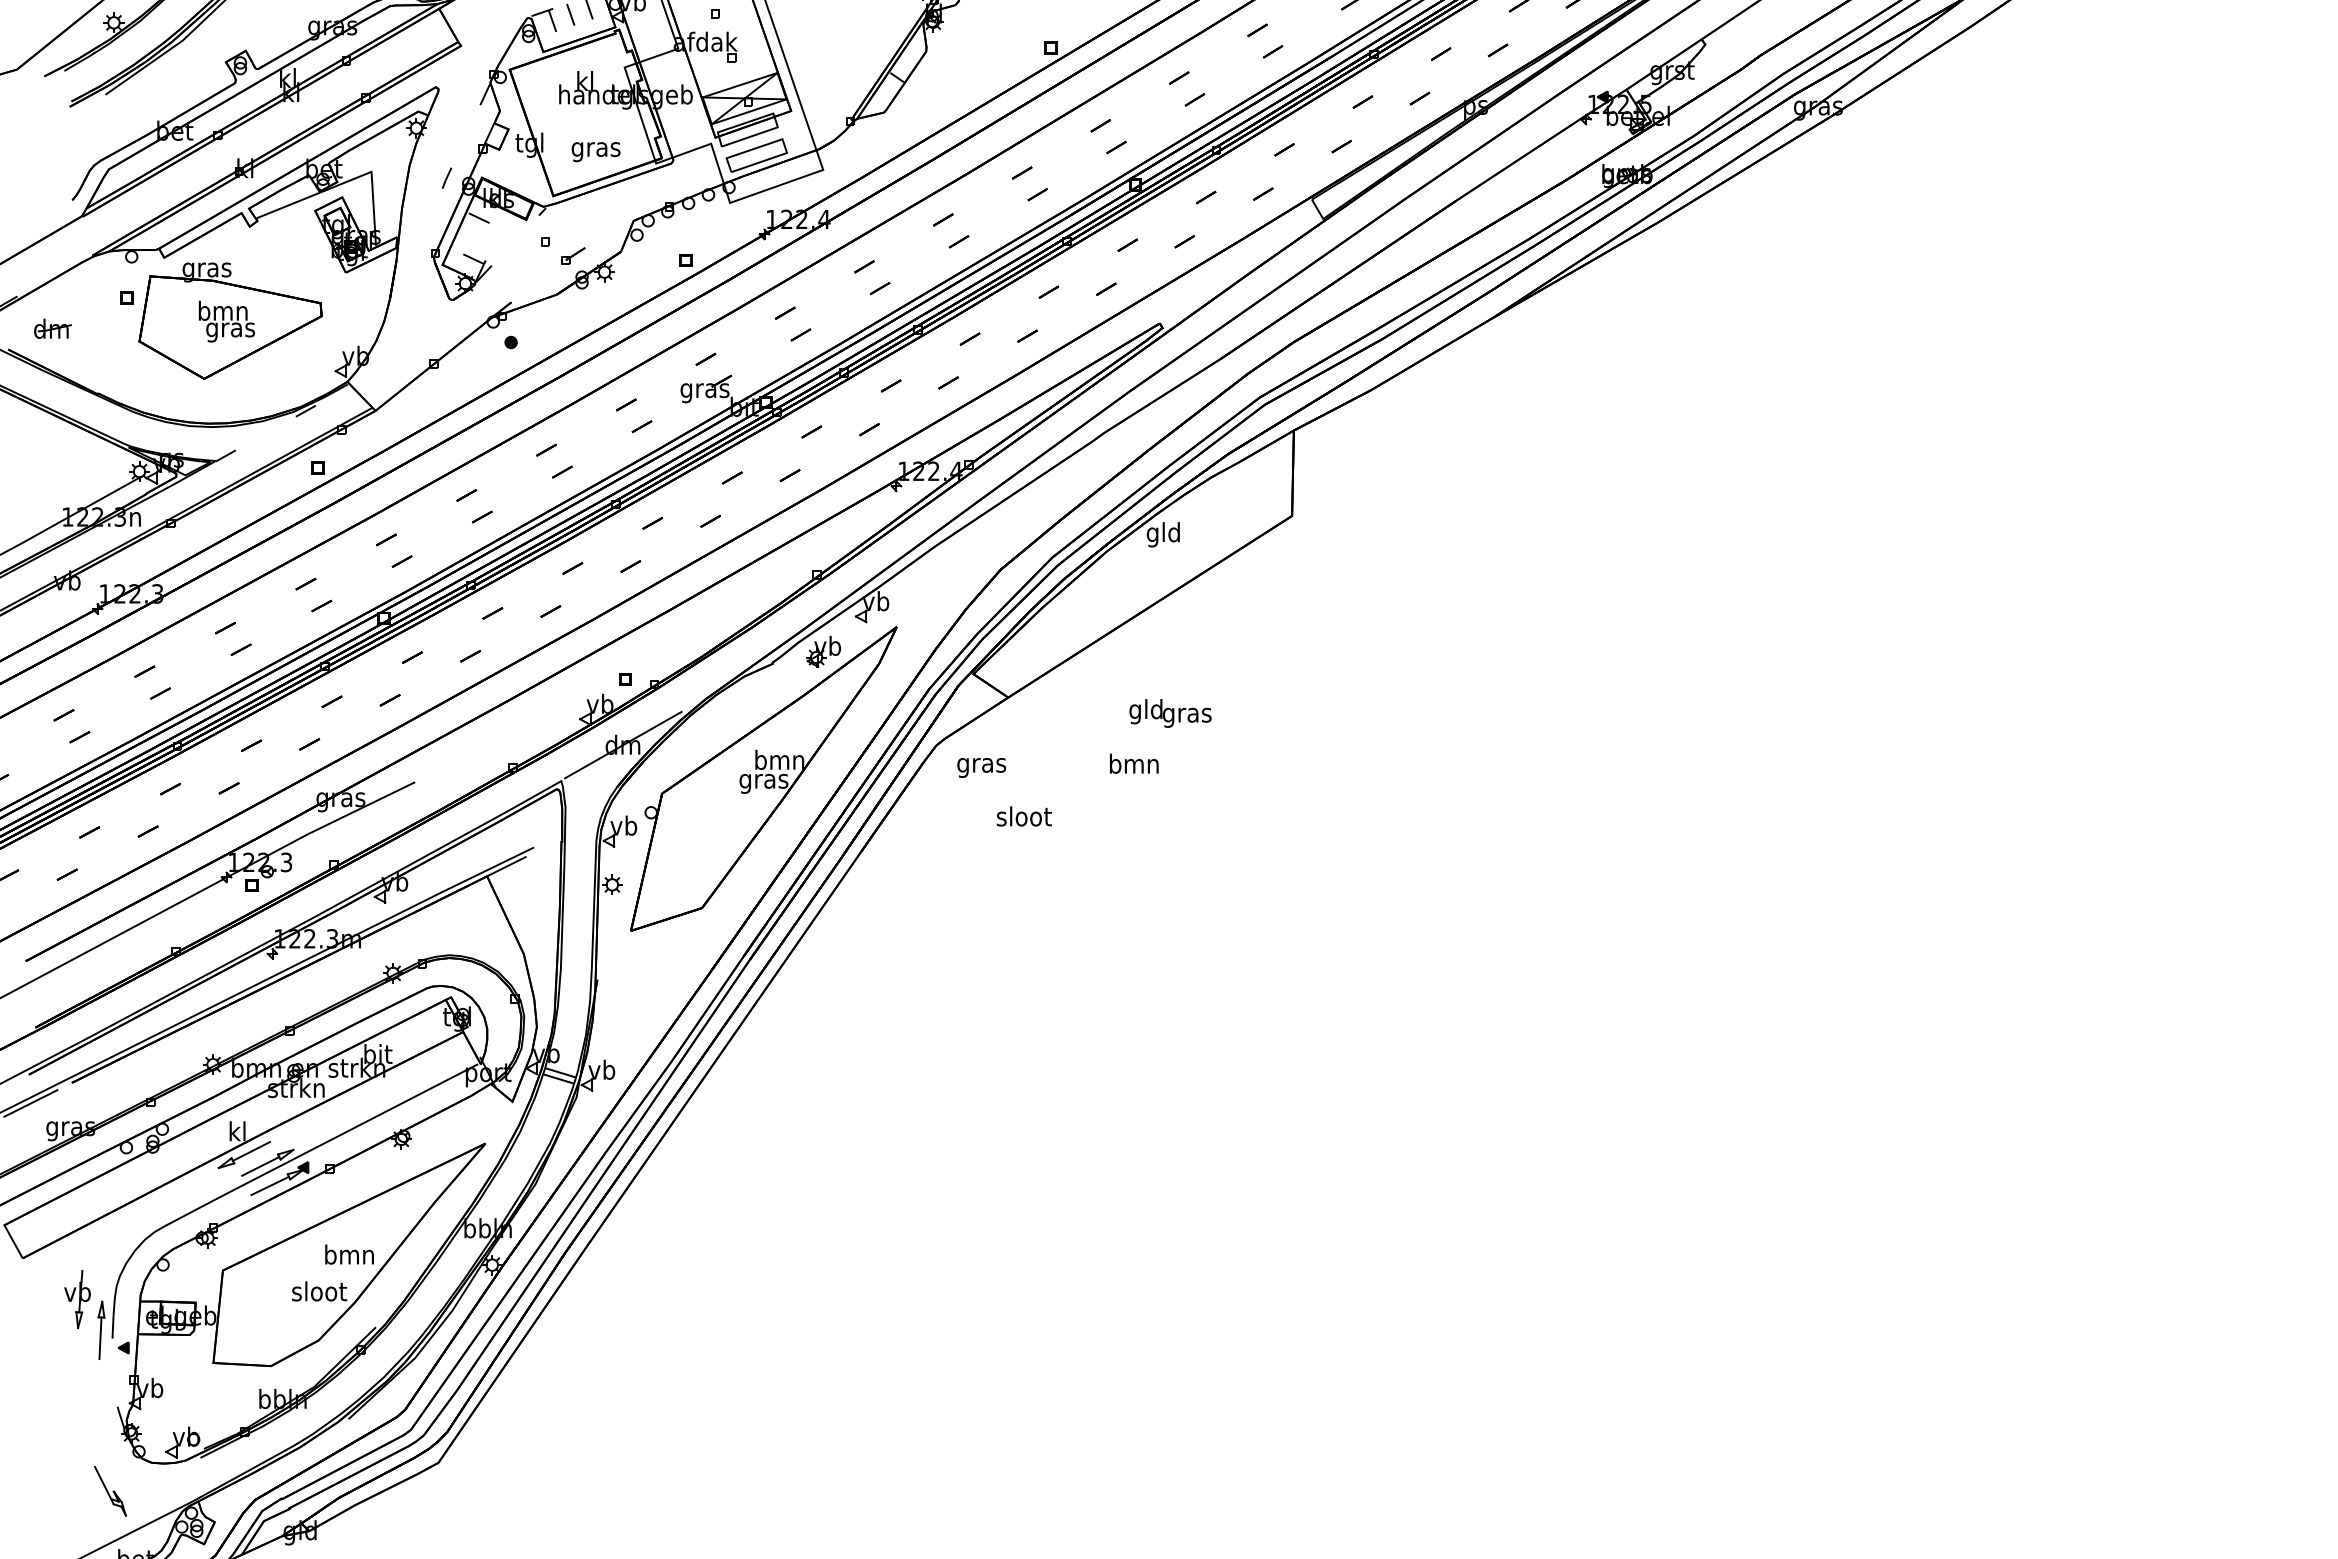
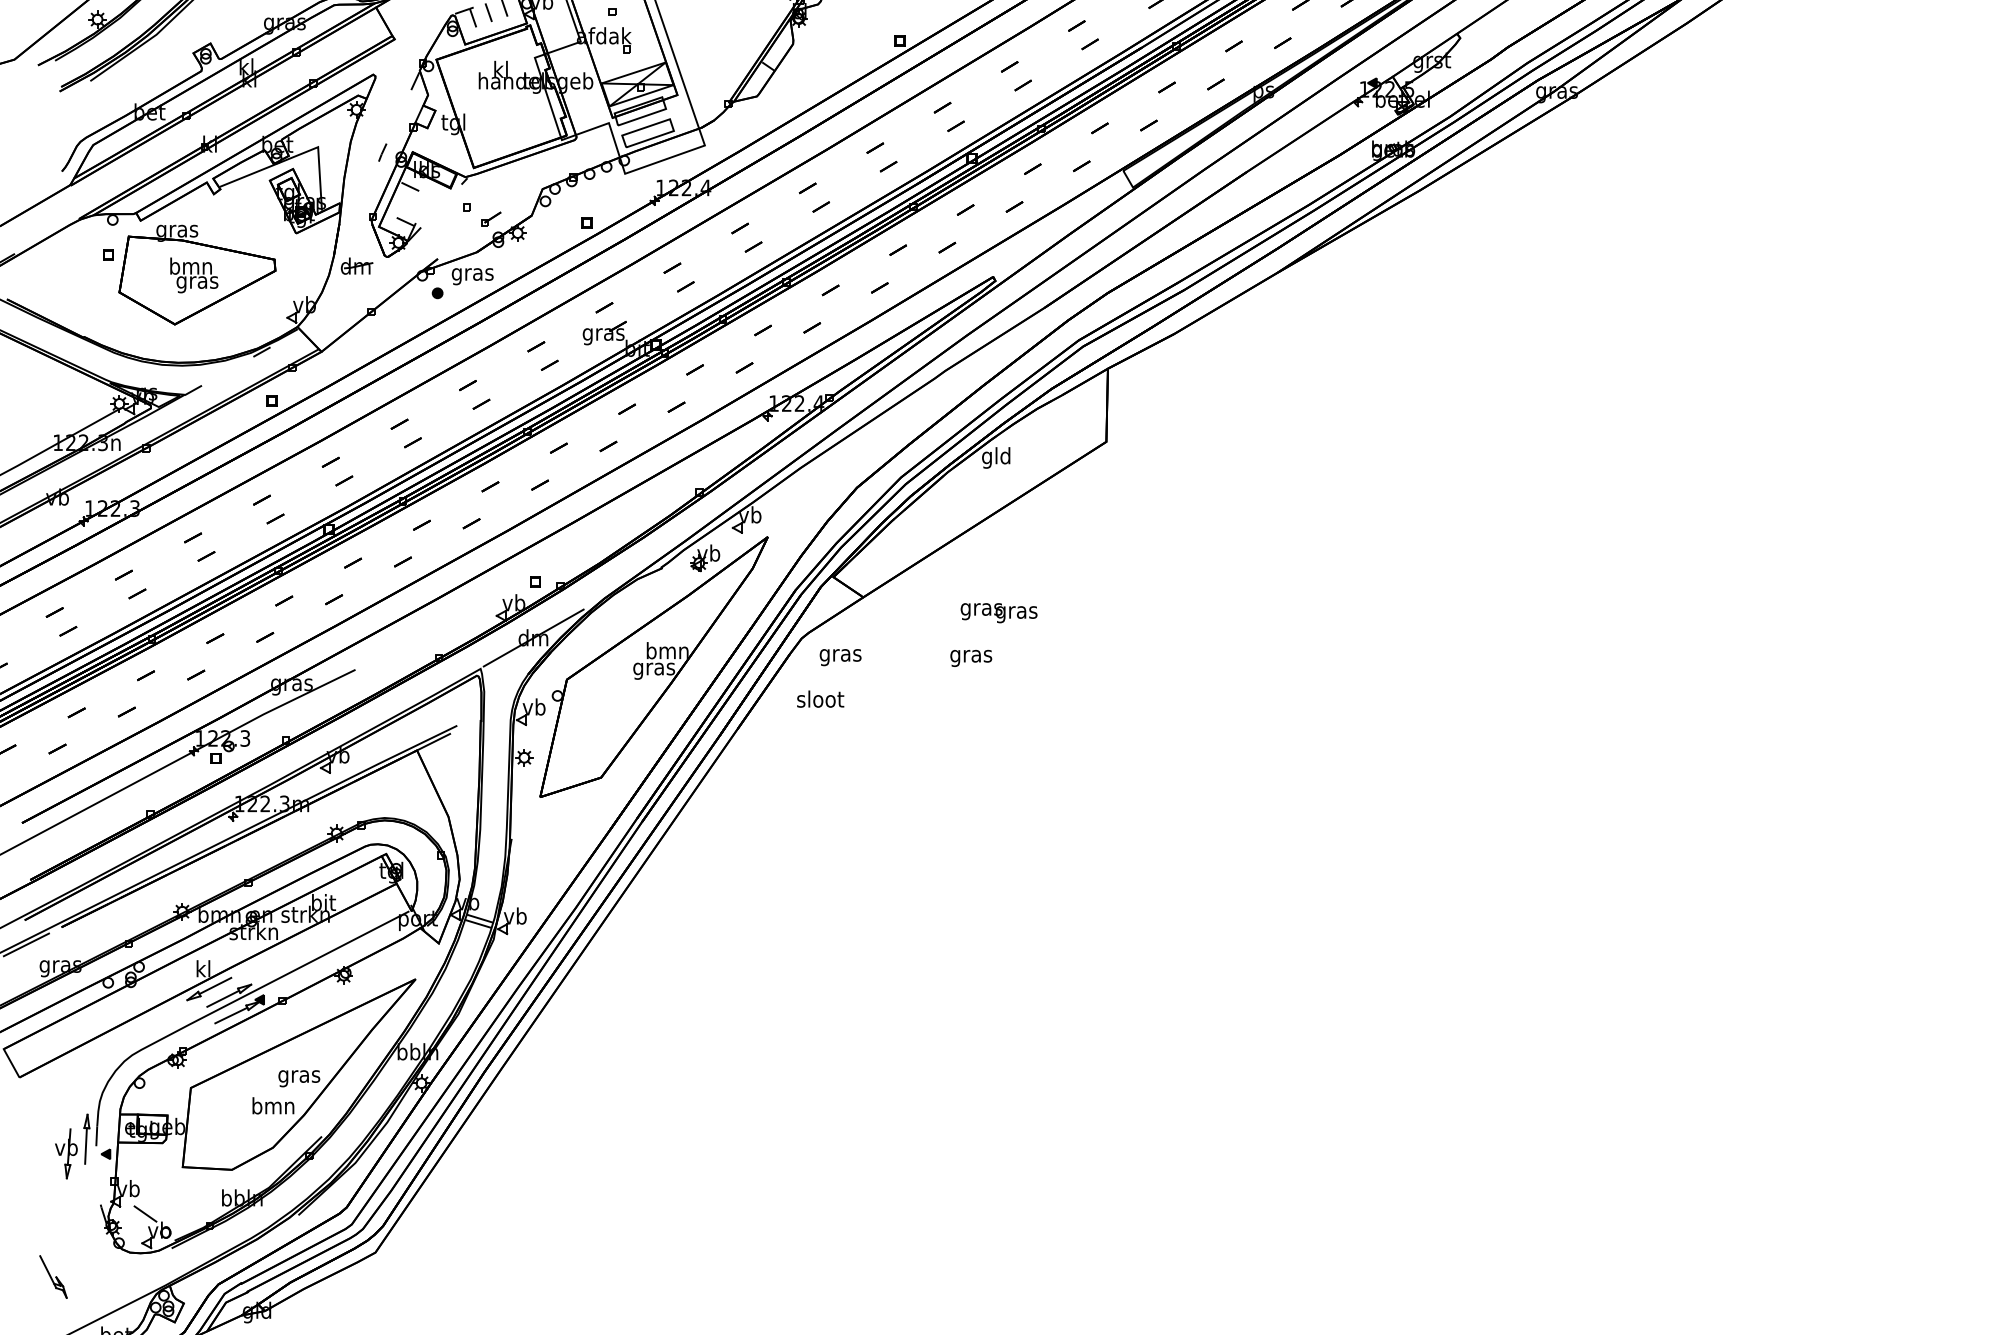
text: (595, 152) -> (472, 277), moved
part: (52, 328) -> (356, 265), moved
text: (1146, 711) -> (981, 609), gld -> gras
text: (1134, 765) -> (971, 655), bmn -> gras
text: (1023, 816) -> (819, 699), moved
text: (349, 1256) -> (299, 1075), bmn -> gras
text: (319, 1291) -> (273, 1105), sloot -> bmn
part: (77, 1299) -> (66, 1153), moved
line: (169, 1417) -> (145, 1213), added
part: (110, 1491) -> (53, 1277), moved

